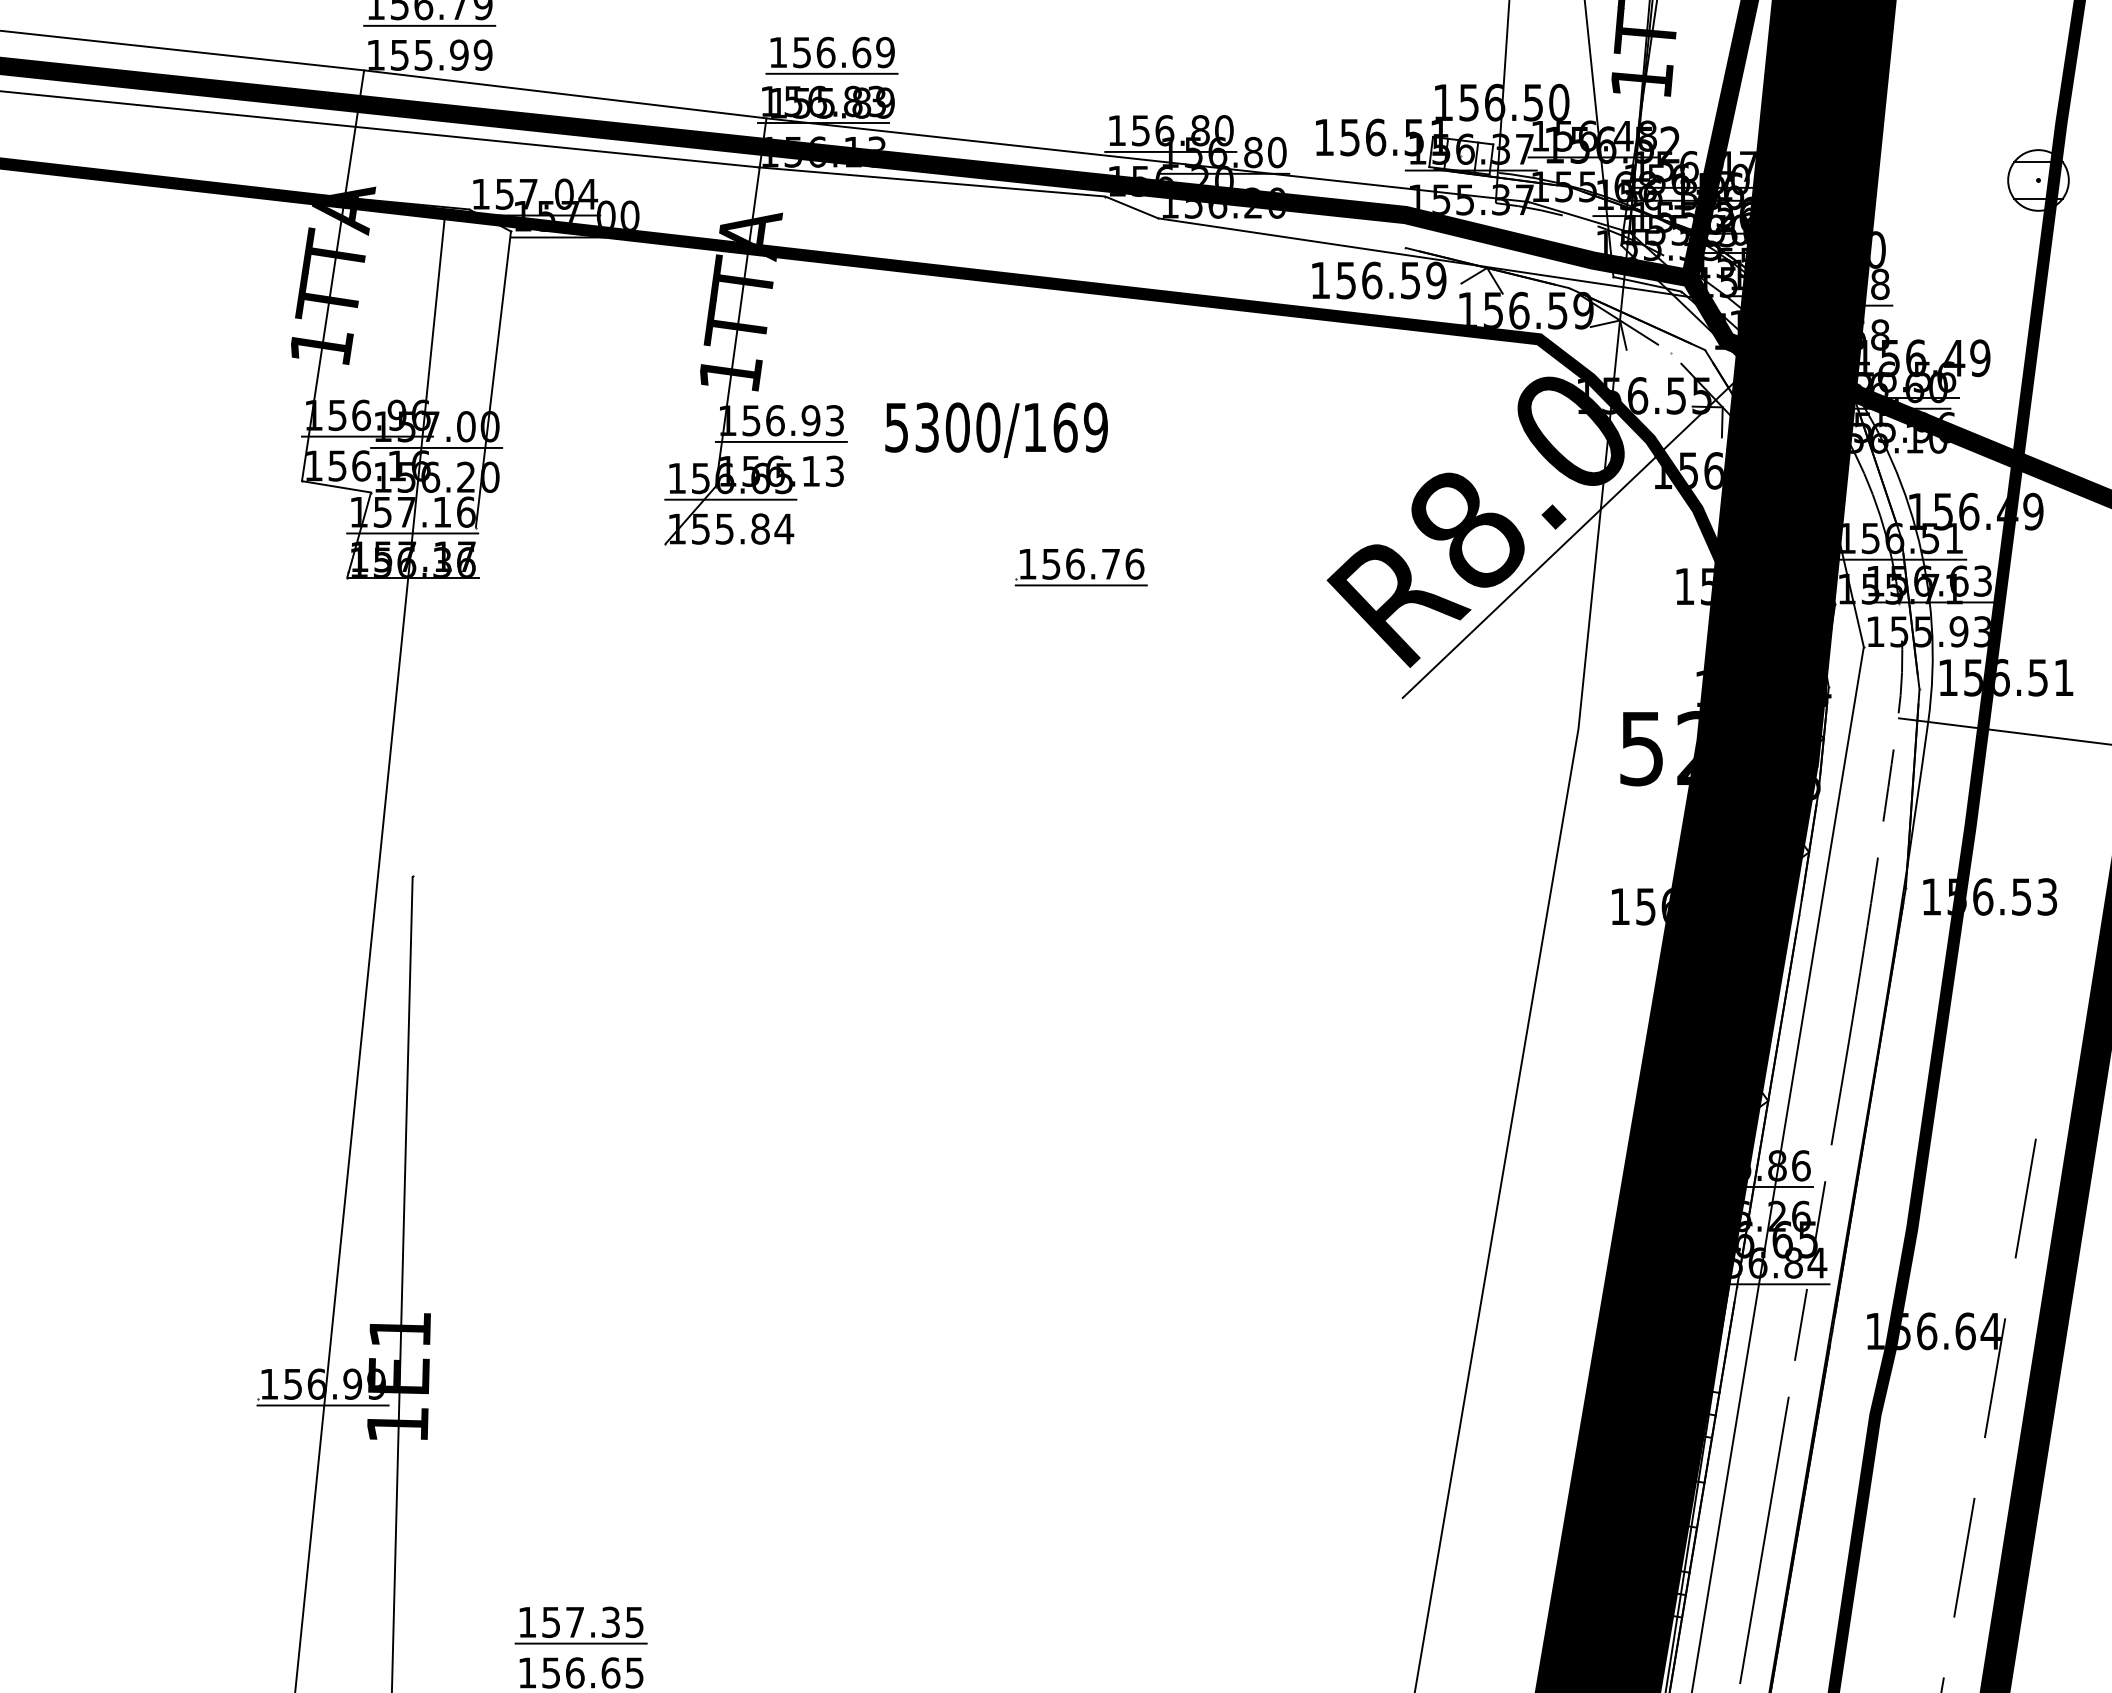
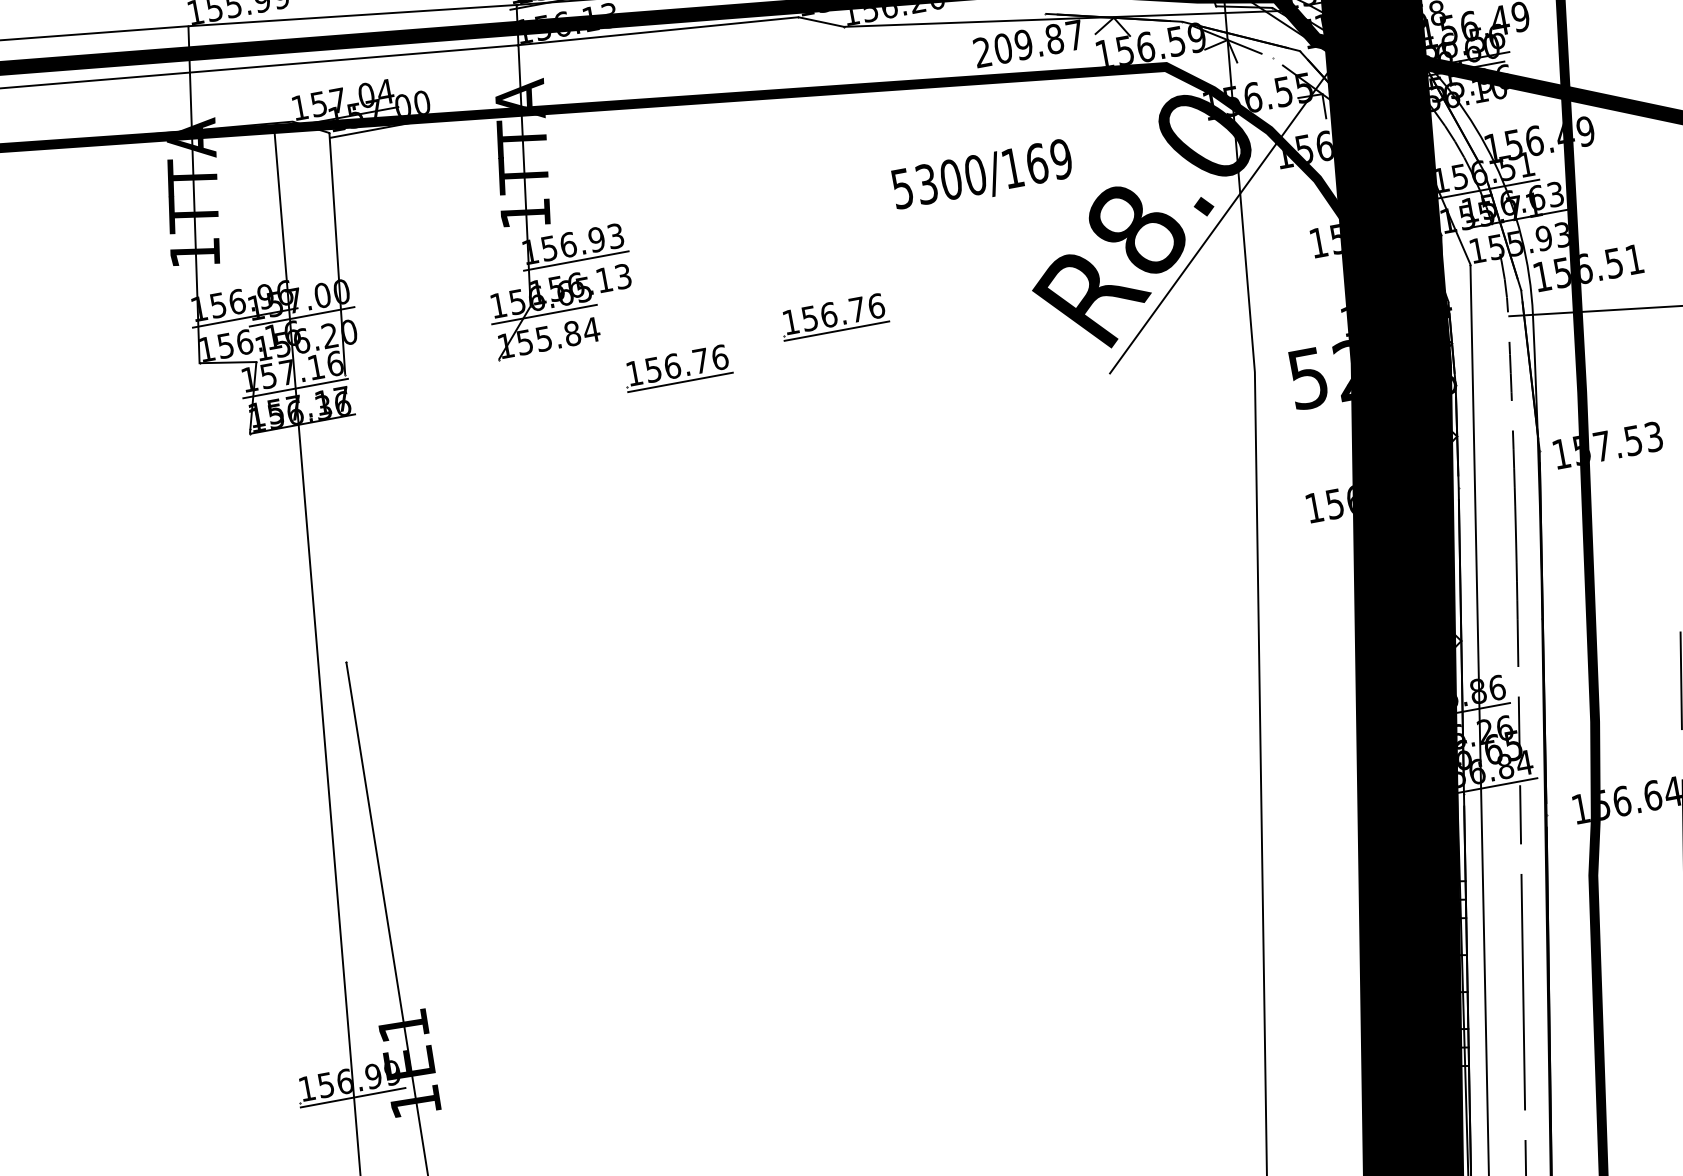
text: (1378, 280) -> (1028, 43), 156.59 -> 209.87
text: (996, 429) -> (982, 175), moved
part: (879, 594) -> (677, 368), added
text: (1983, 896) -> (1602, 445), 156.53 -> 157.53

